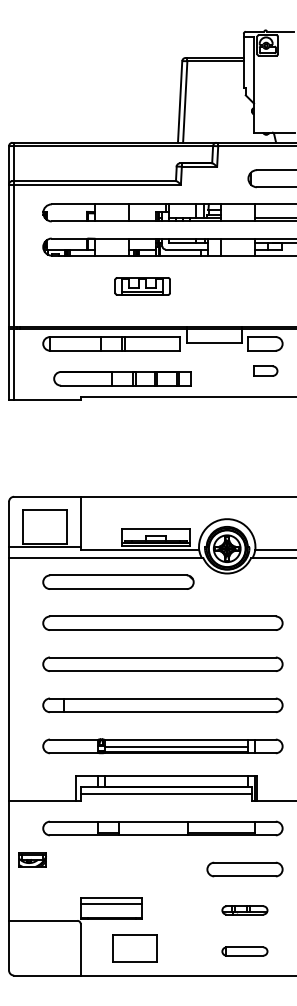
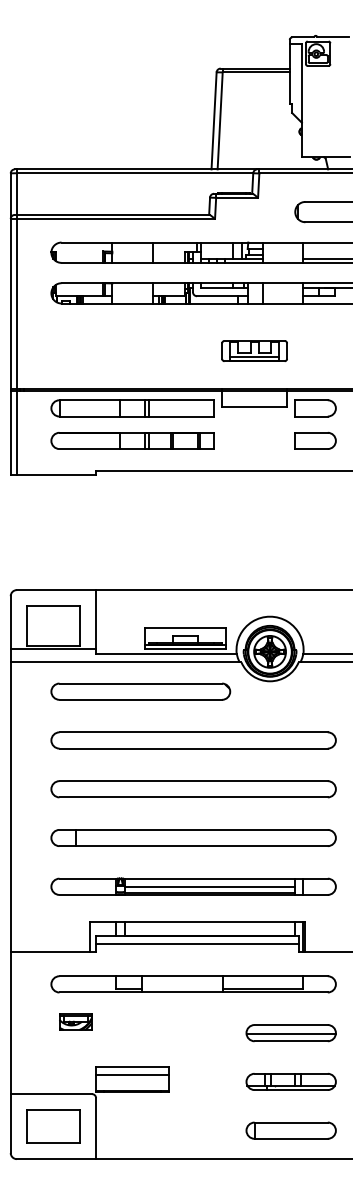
part: (142, 285) -> (254, 350), moved
part: (265, 370) -> (315, 440), size x1.43
part: (122, 378) -> (132, 440), moved
part: (32, 859) -> (75, 1021), moved
line: (244, 869) -> (290, 1033), added
part: (244, 910) -> (290, 1081), size x1.67
part: (135, 948) -> (53, 1126), moved
part: (244, 951) -> (290, 1130), size x1.67

